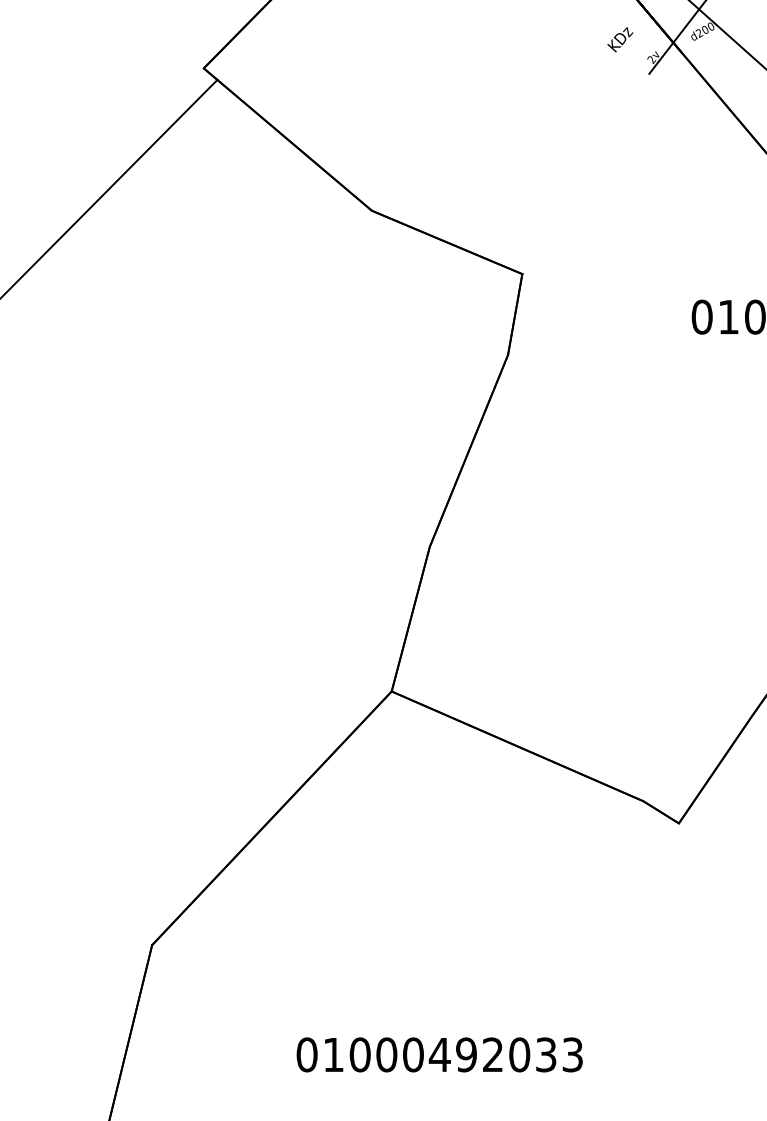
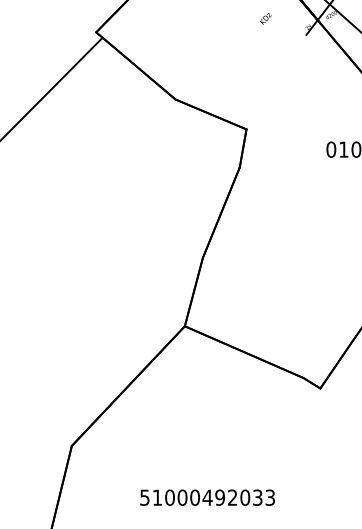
text: (619, 39) -> (265, 18), moved
text: (306, 1054) -> (144, 497), 01000492033 -> 51000492033

